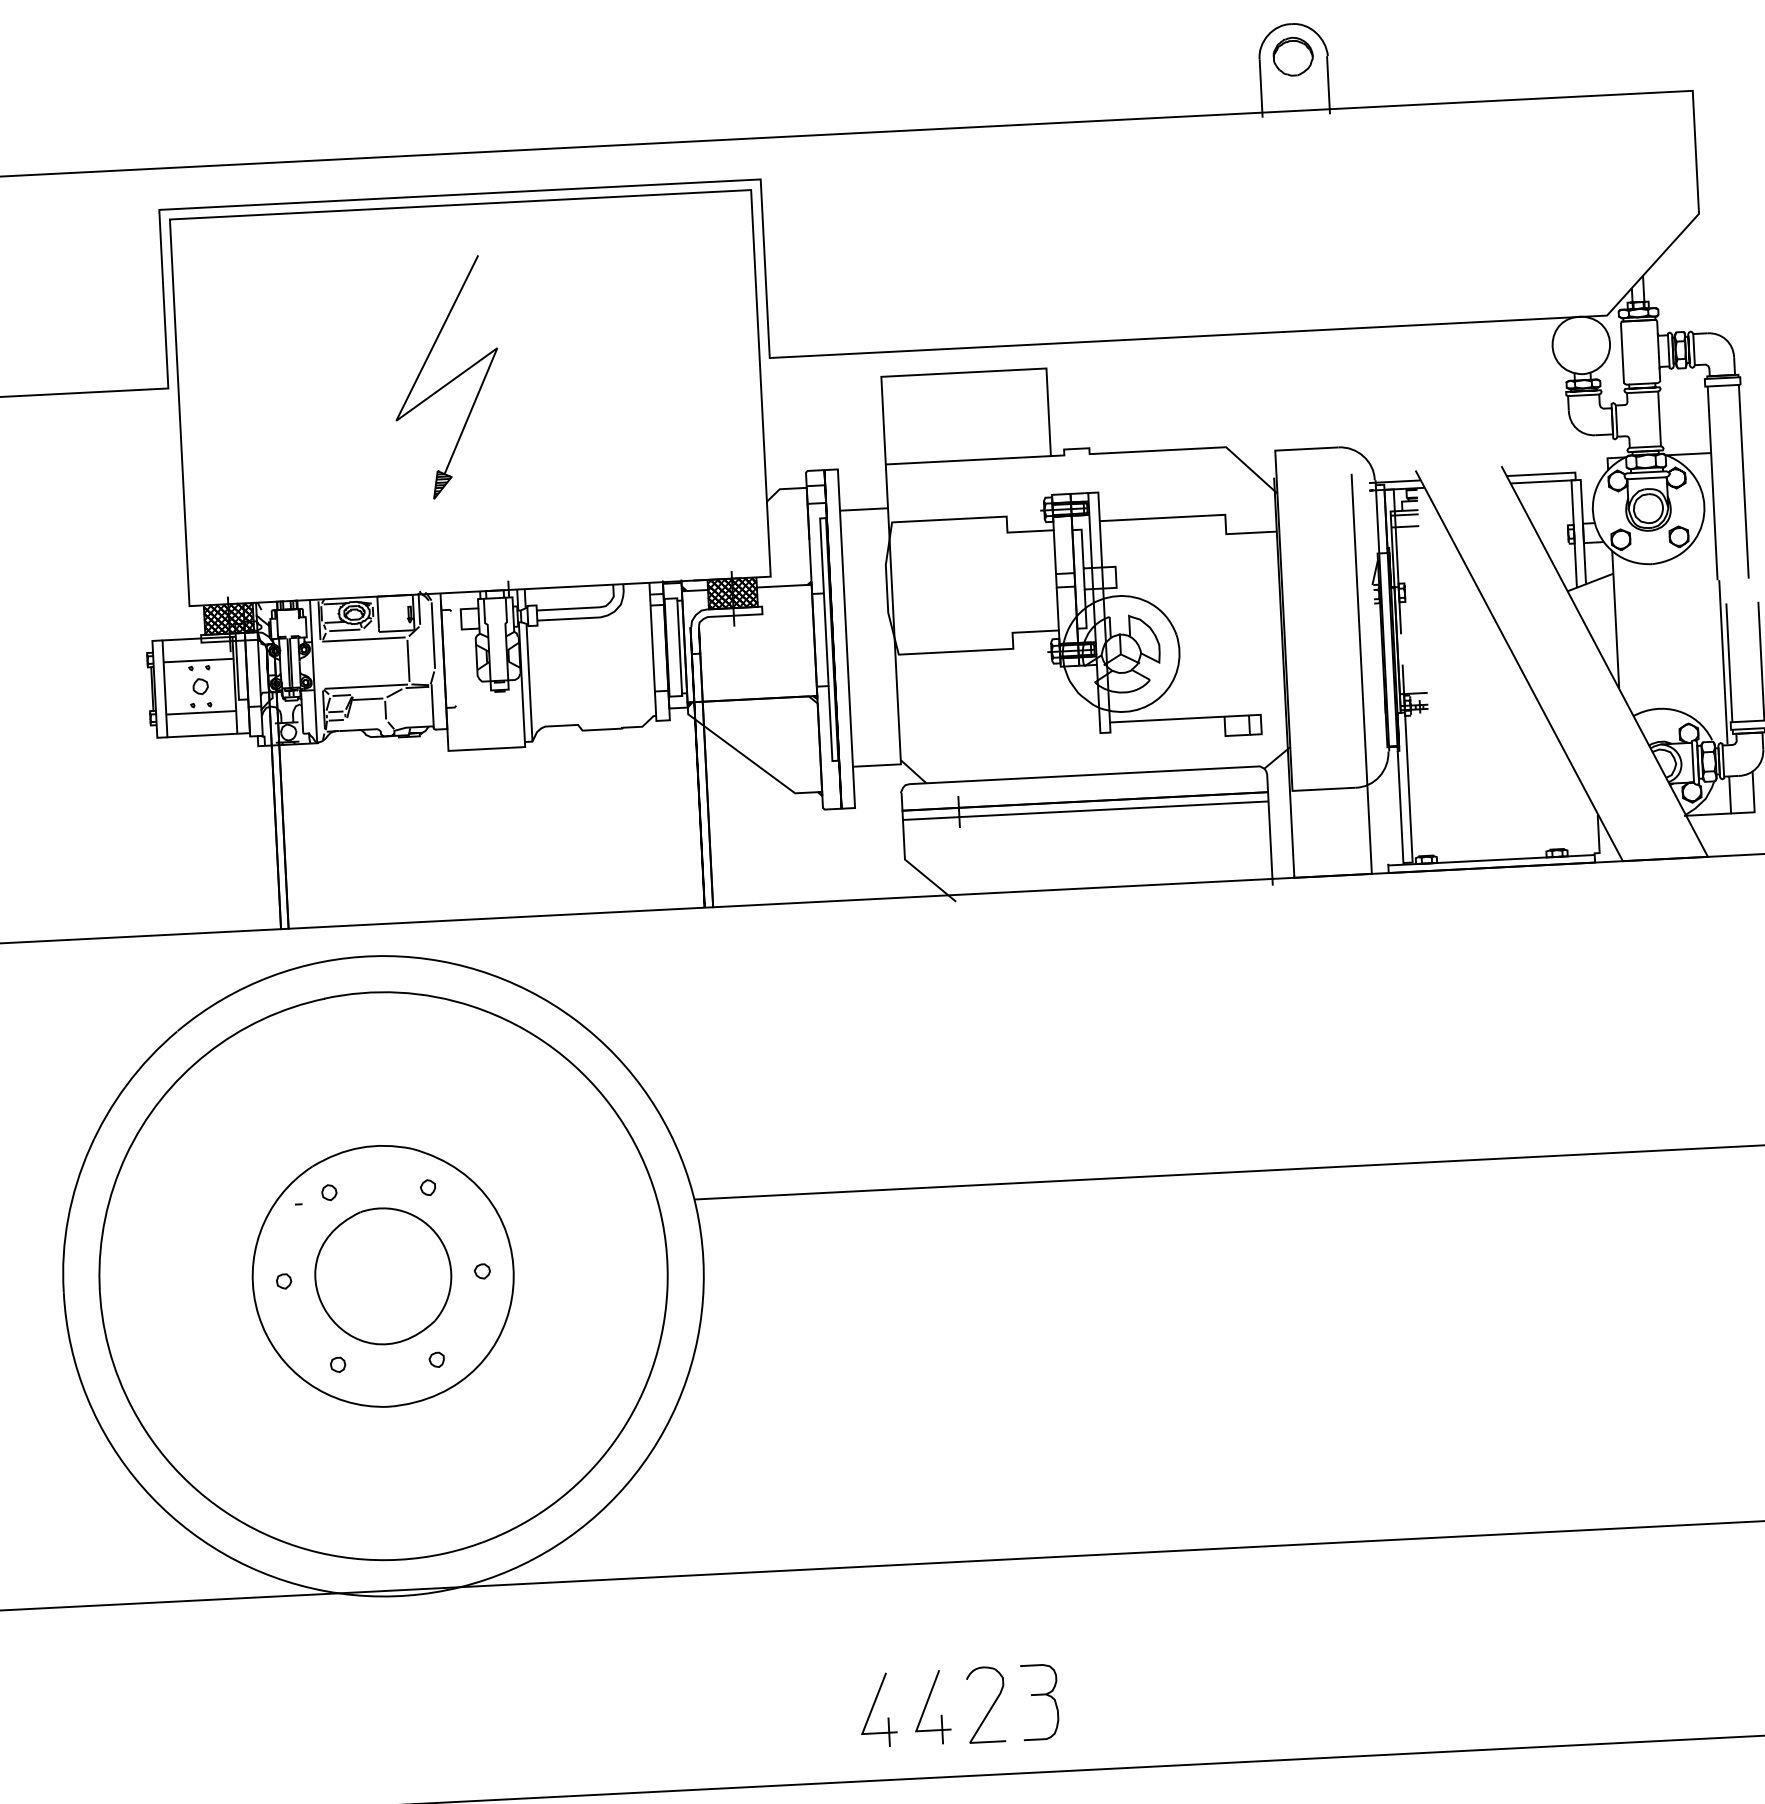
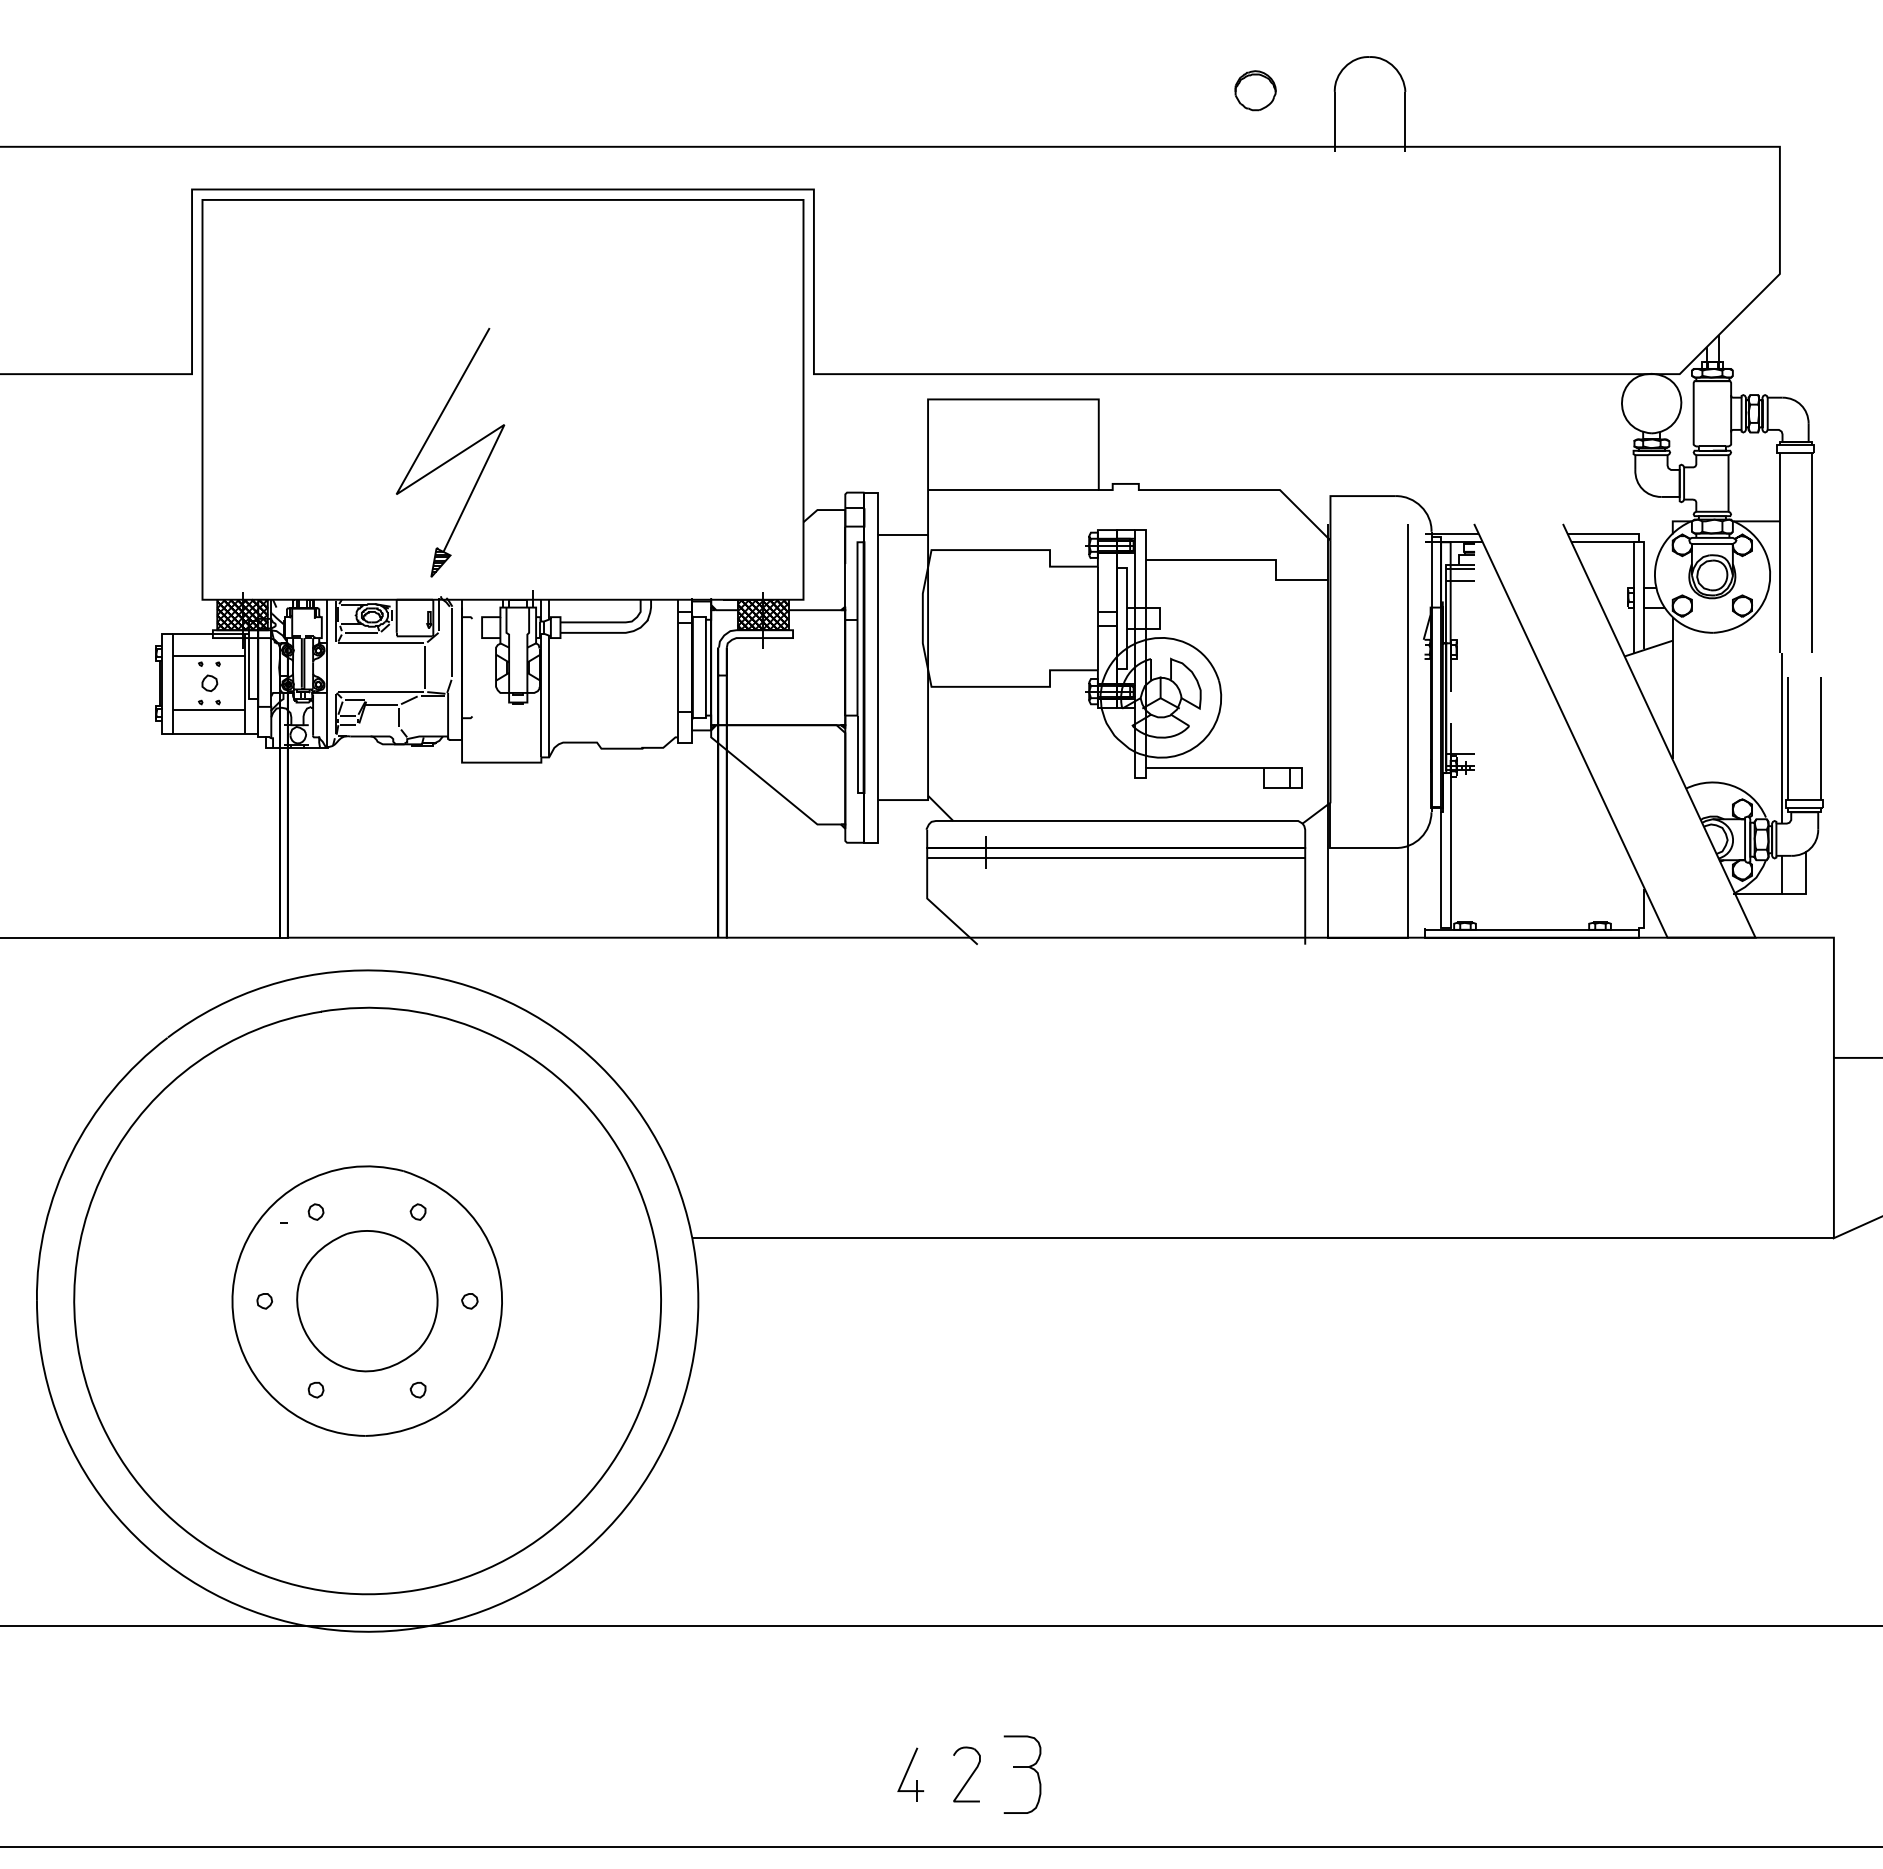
part: (1293, 56) -> (1255, 90), moved
part: (446, 377) -> (450, 452), moved
part: (985, 1704) -> (966, 1774), size x0.7
part: (931, 1707) -> (910, 1774), size x0.7
part: (877, 1710) -> (854, 1774), removed

